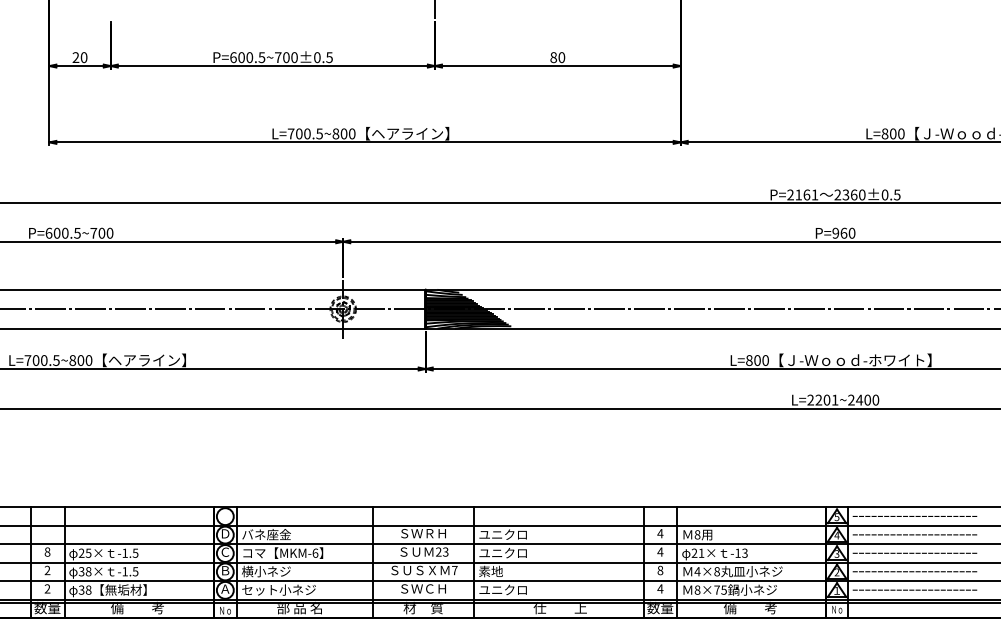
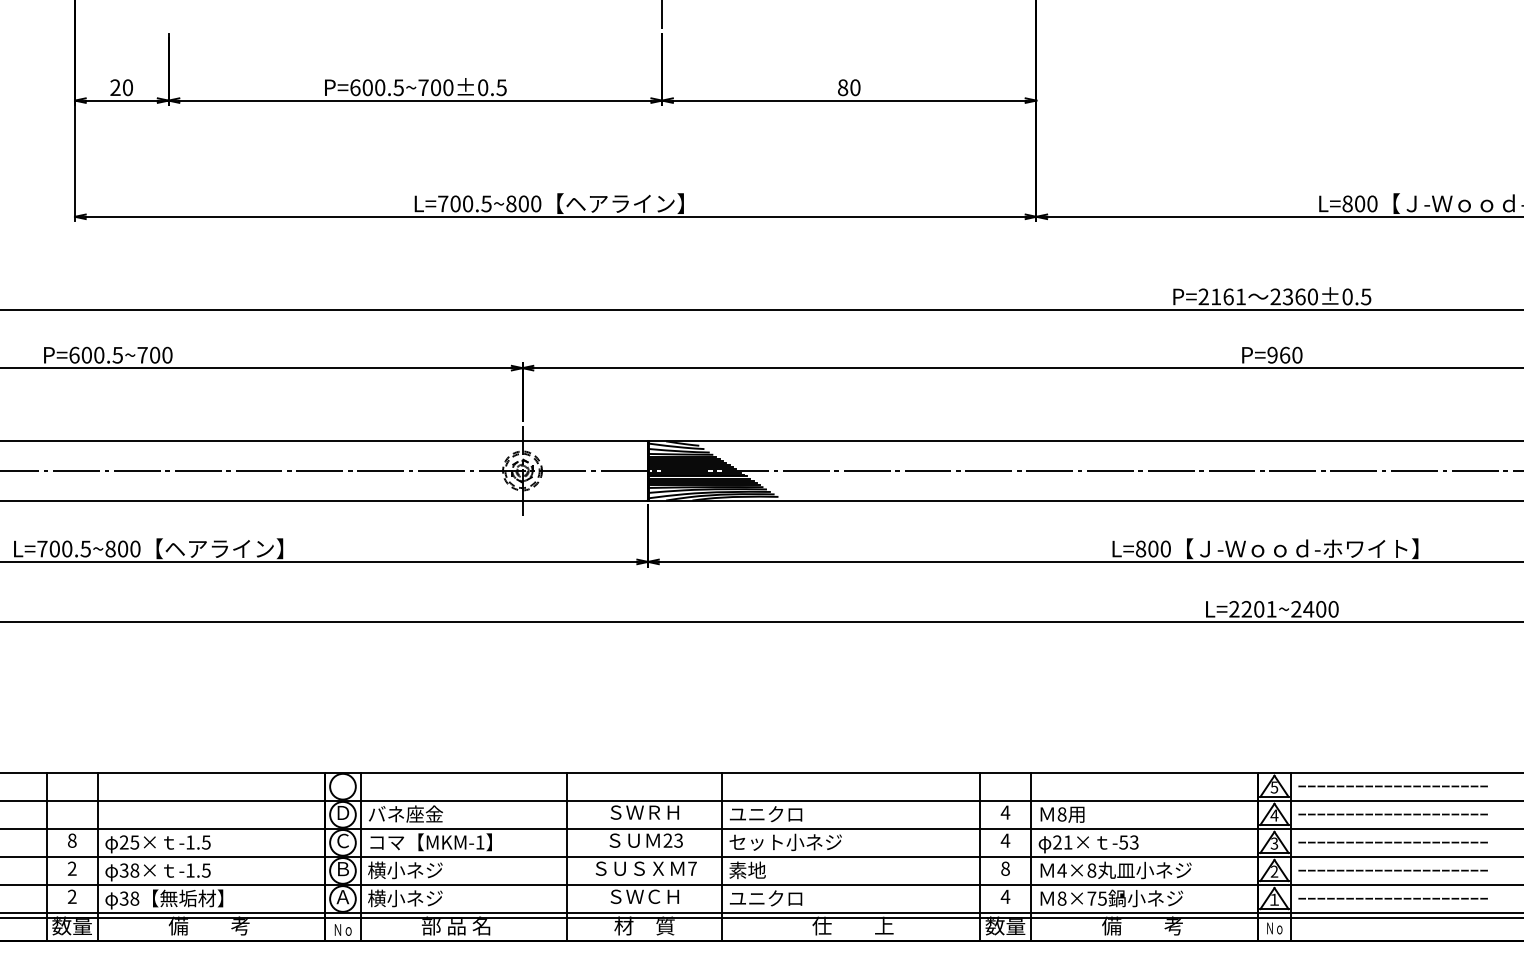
text: (315, 552) -> (480, 841), MKM-6 -> MKM-1
text: (515, 552) -> (784, 841), ユニクロ -> セット小ネジ
text: (737, 552) -> (1122, 841), -13 -> -53
text: (278, 589) -> (423, 897), セット小ネジ -> 横小ネジ

